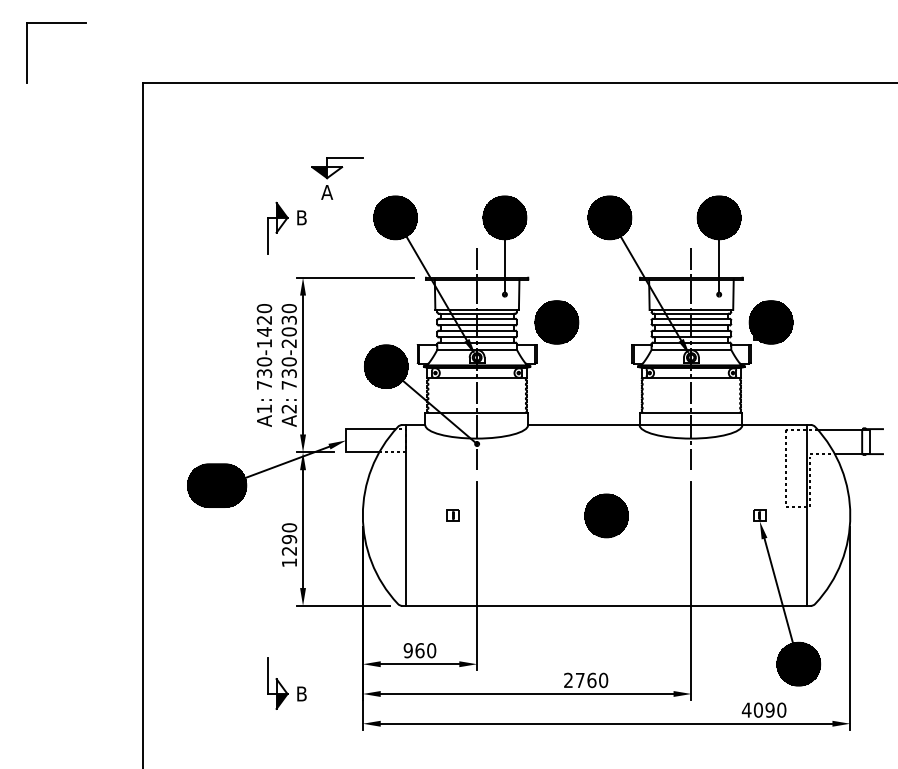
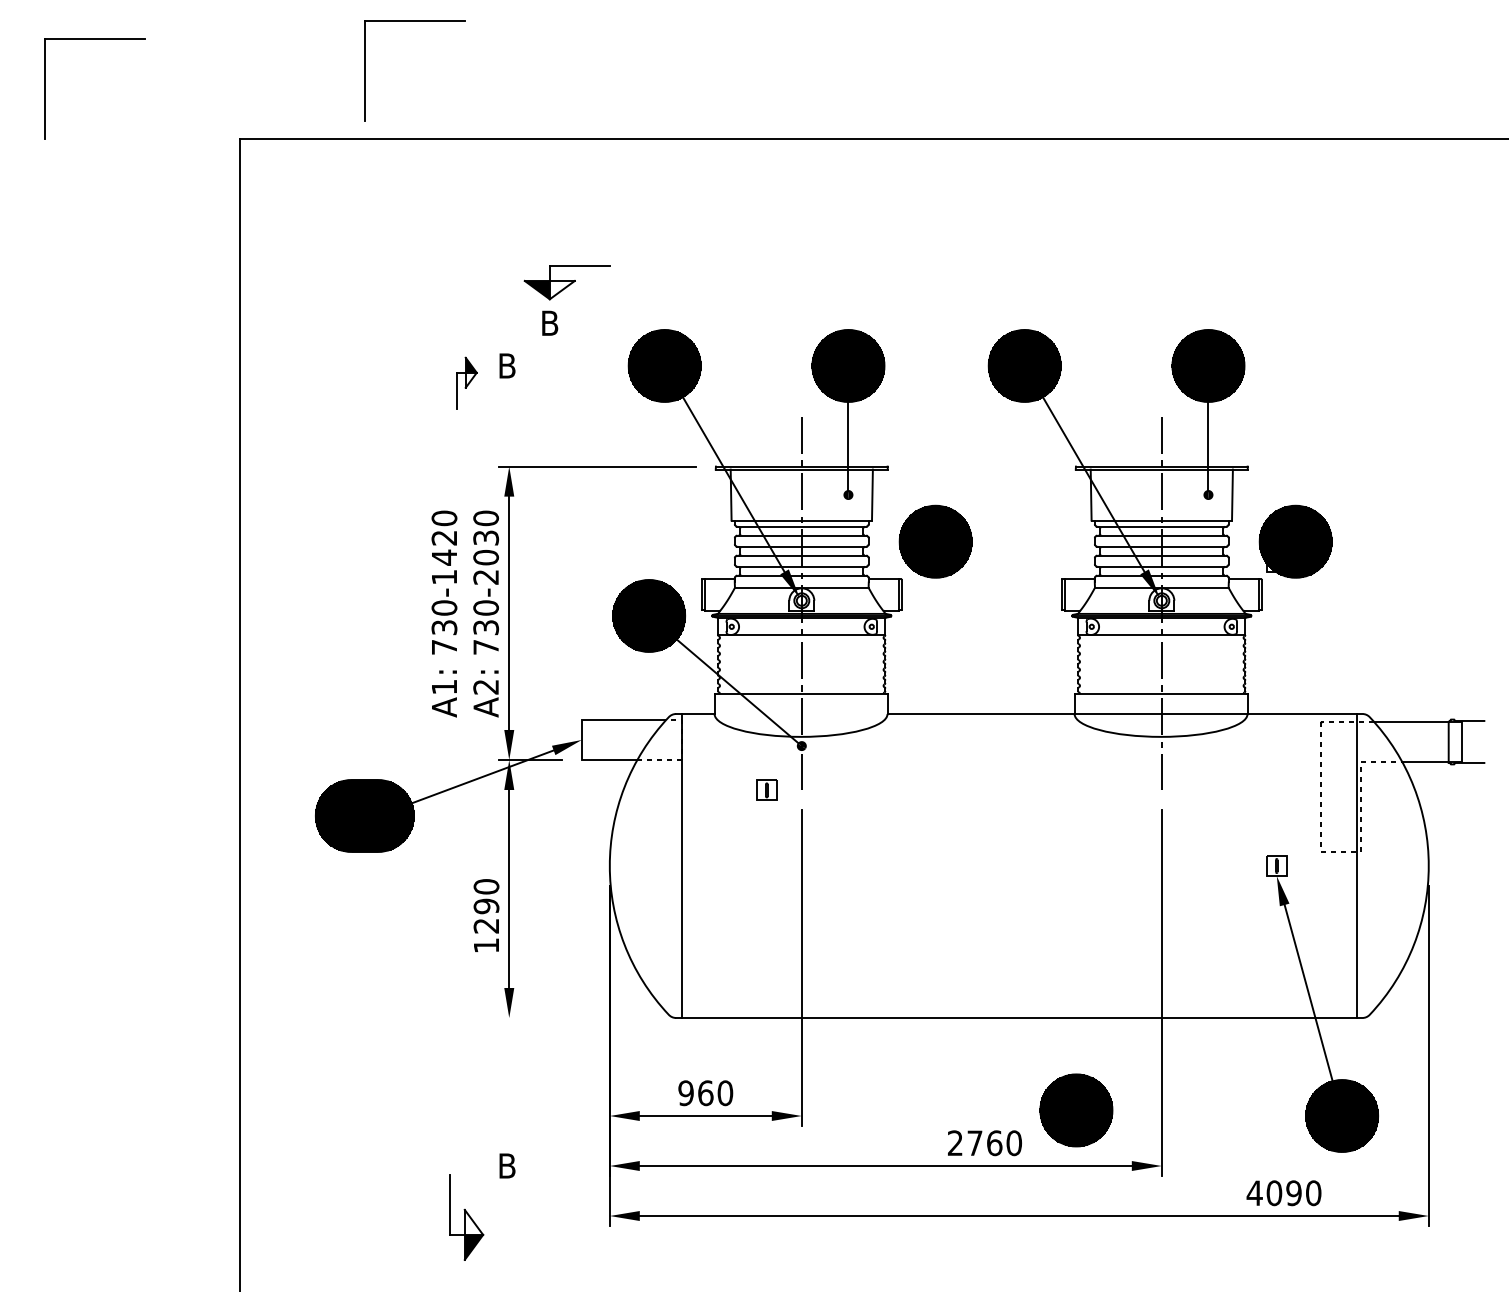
part: (246, 12) -> (414, 20), added
text: (327, 192) -> (550, 323), A -> B
part: (277, 227) -> (466, 382), size x0.6
part: (452, 515) -> (765, 790), moved
part: (606, 515) -> (1076, 1109), moved
line: (343, 605) -> (577, 1017), removed
part: (277, 683) -> (466, 1217), moved

